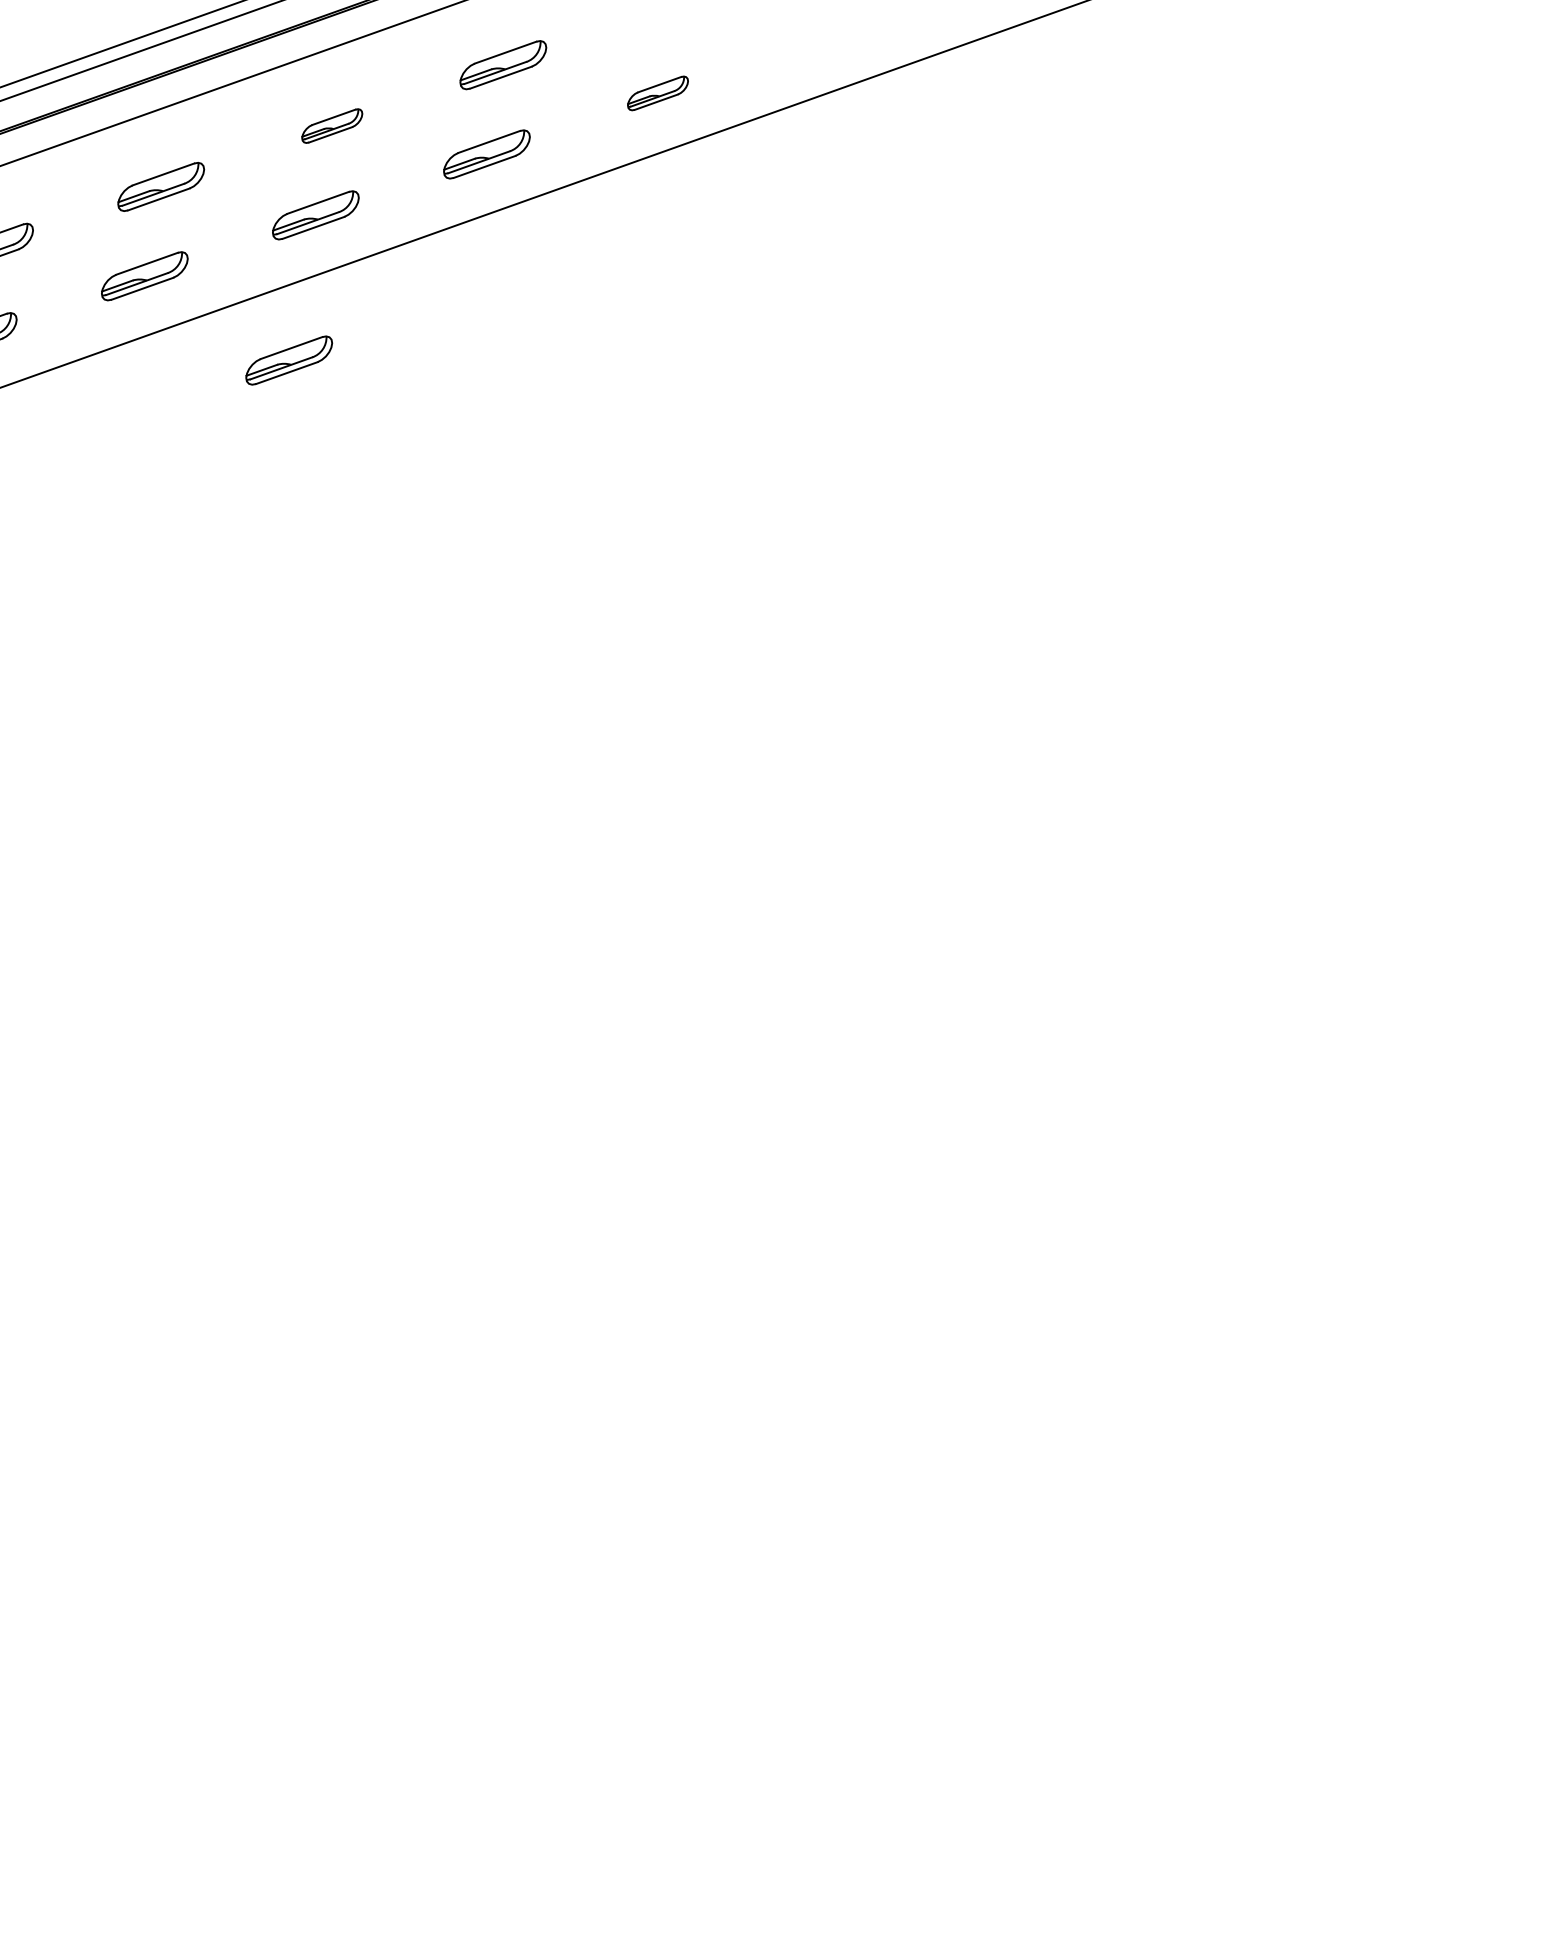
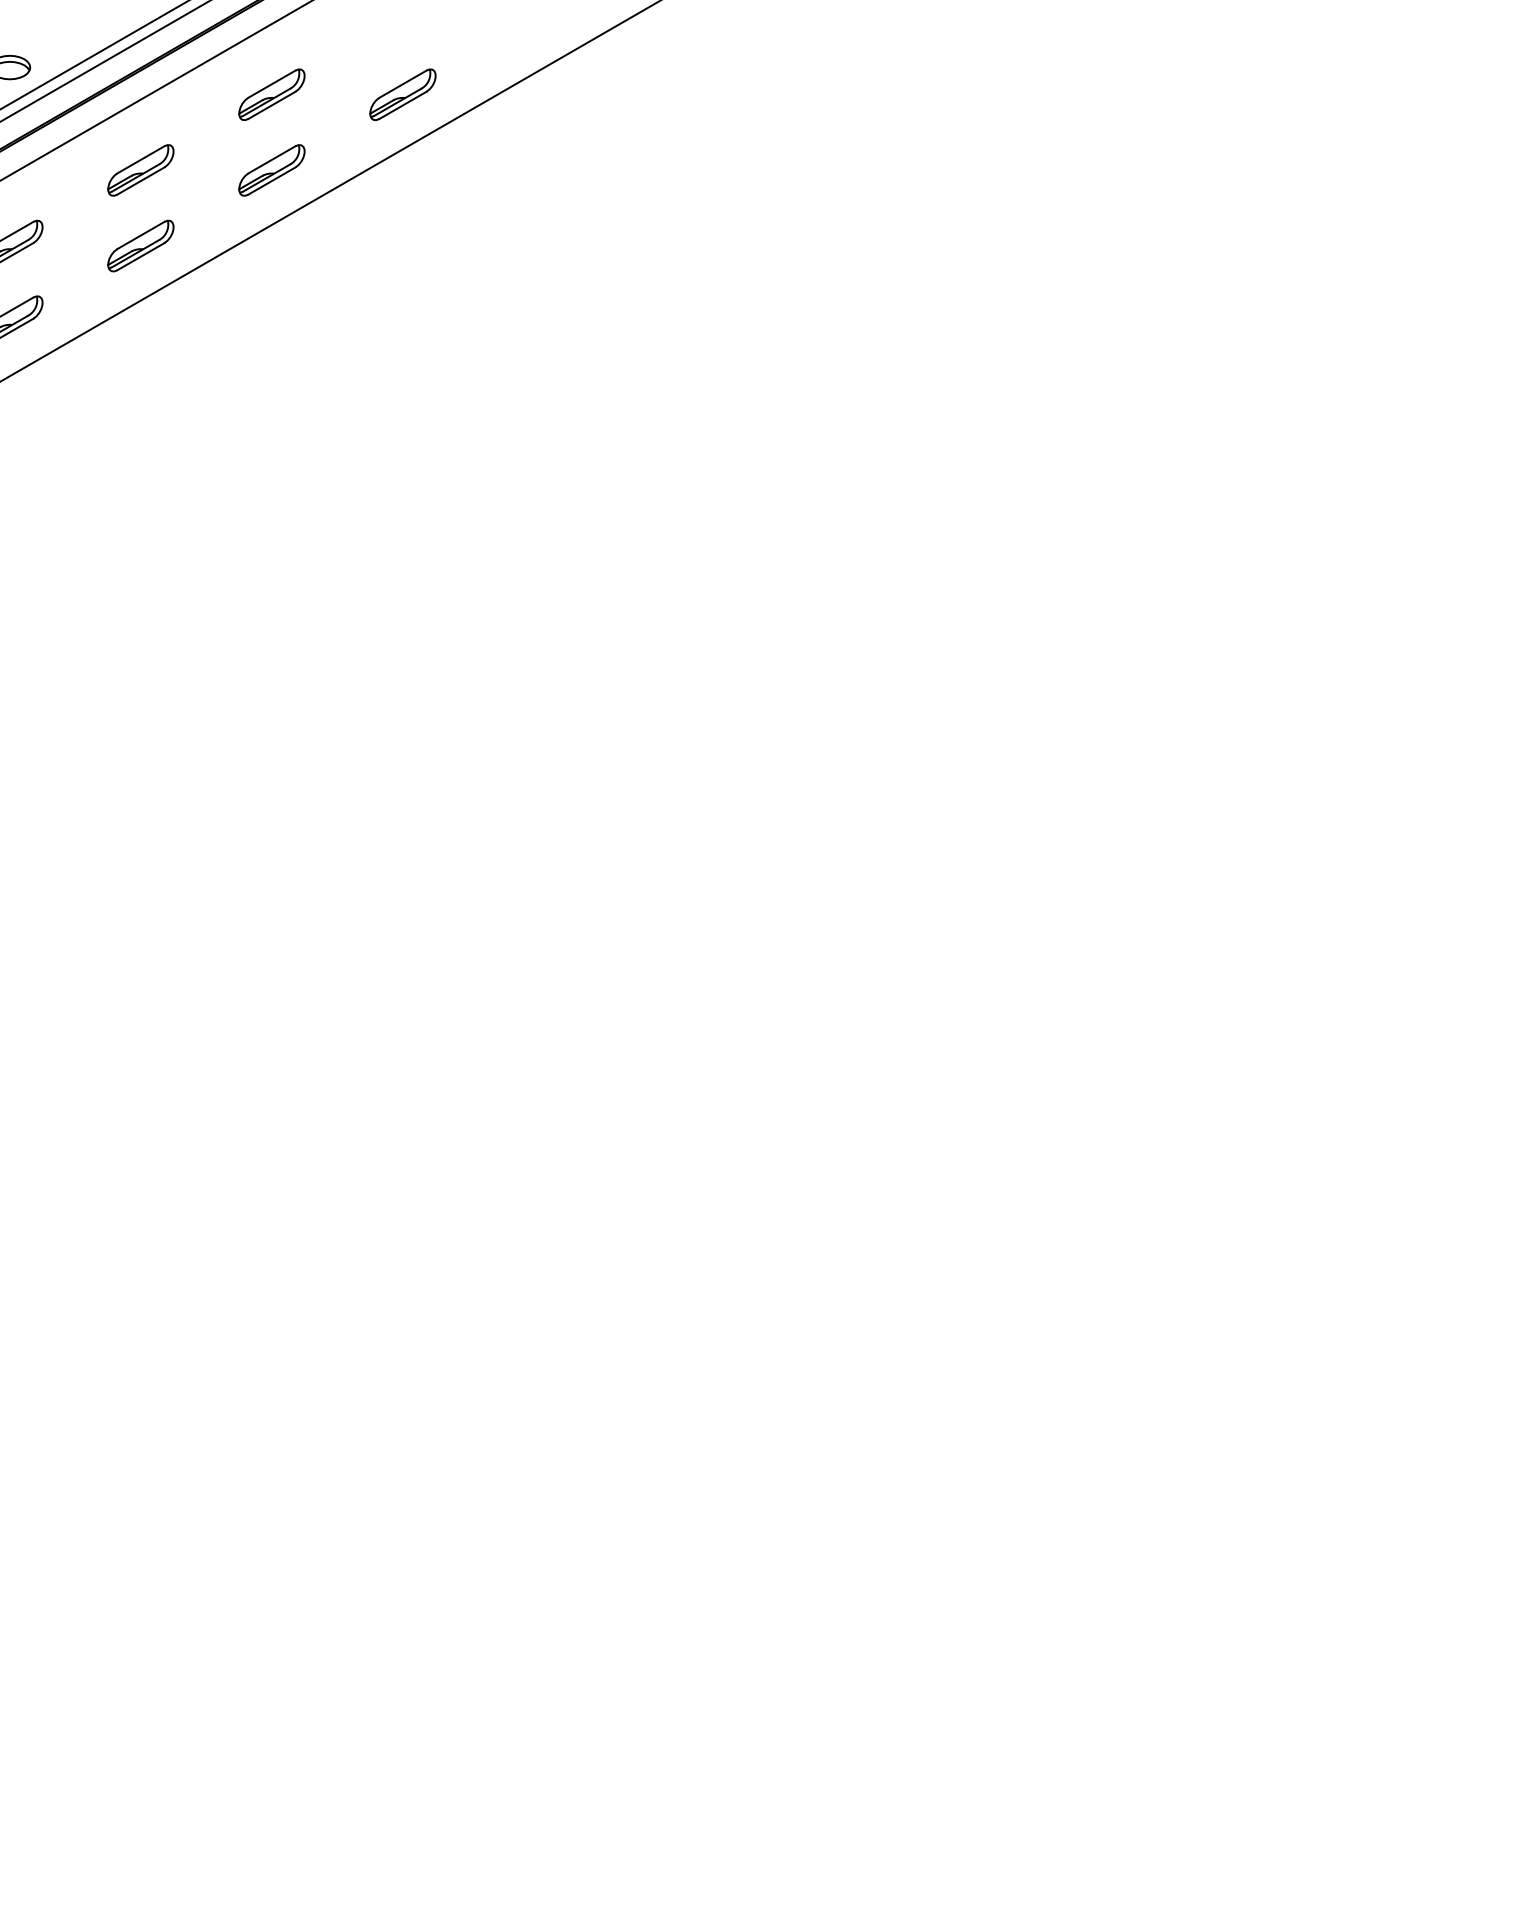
part: (657, 93) -> (402, 94), size x1.43
part: (331, 126) -> (140, 170), size x1.43
part: (288, 359) -> (140, 368), removed

